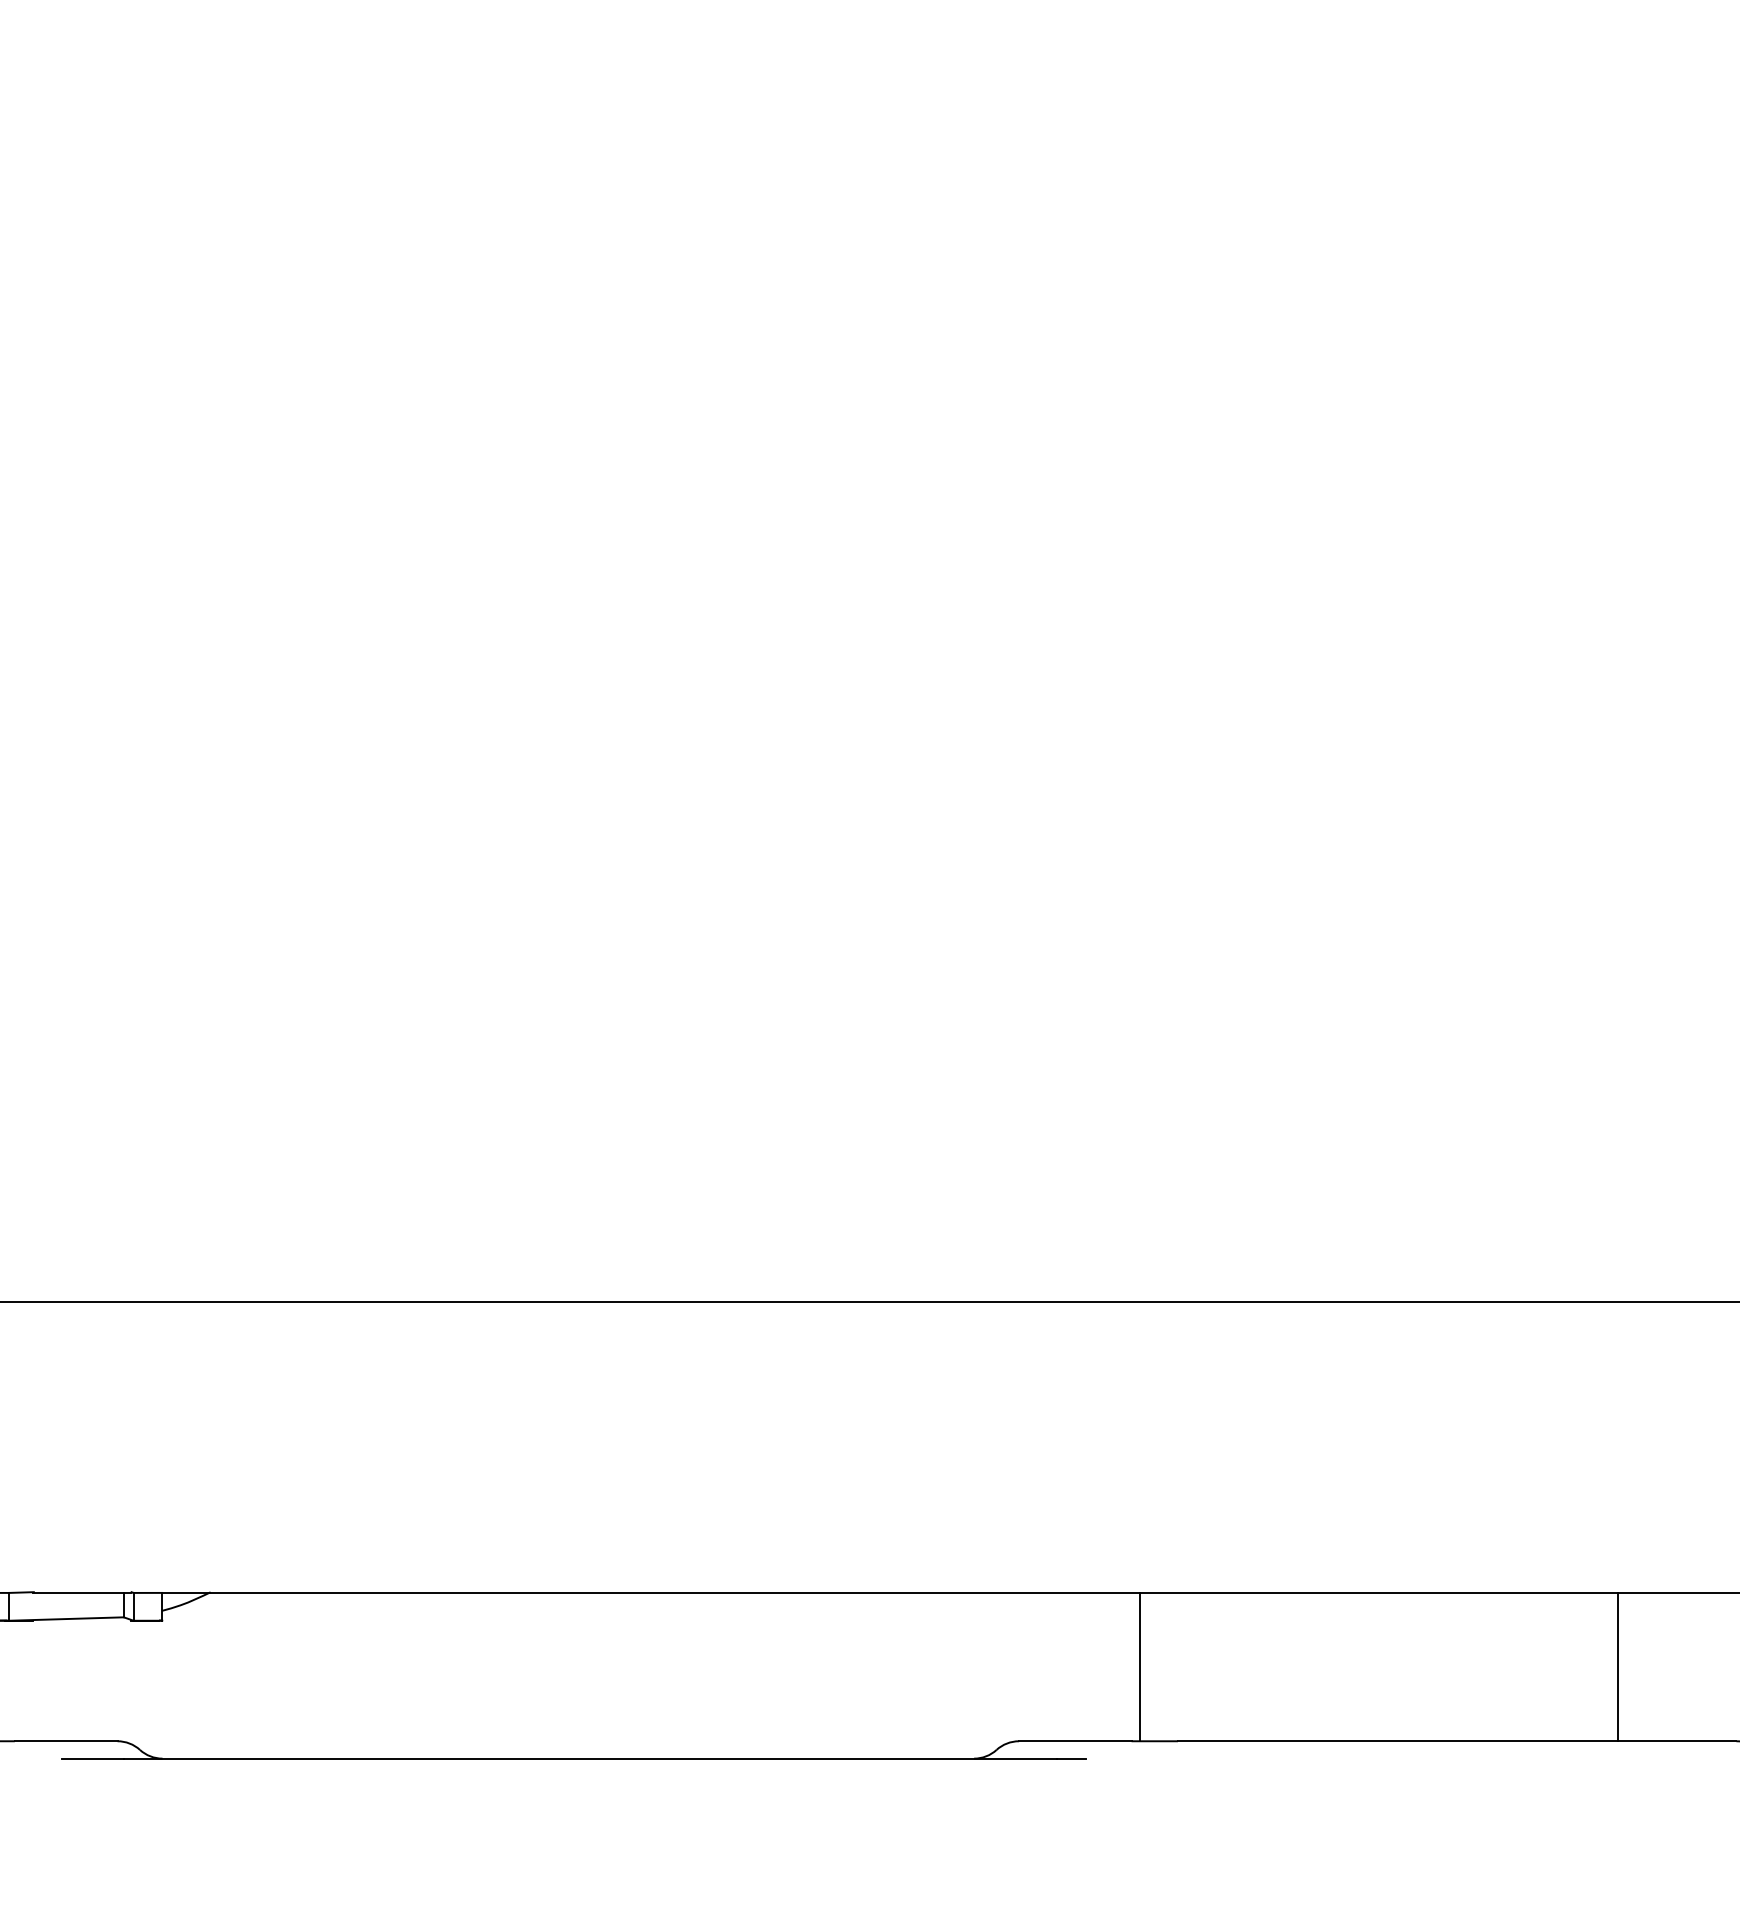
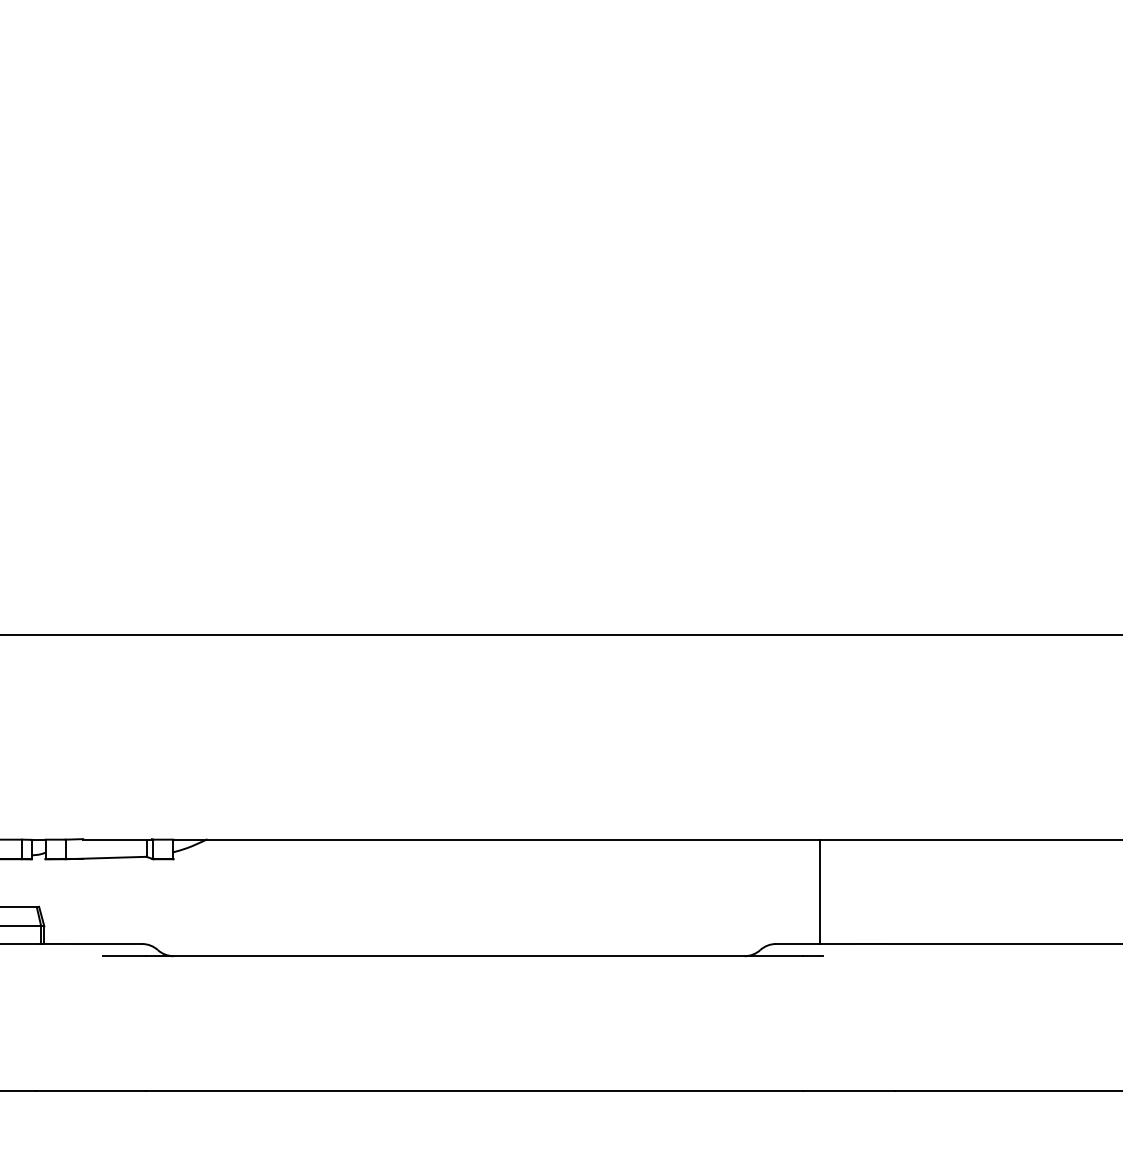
line: (1140, 1667) -> (820, 892), moved

